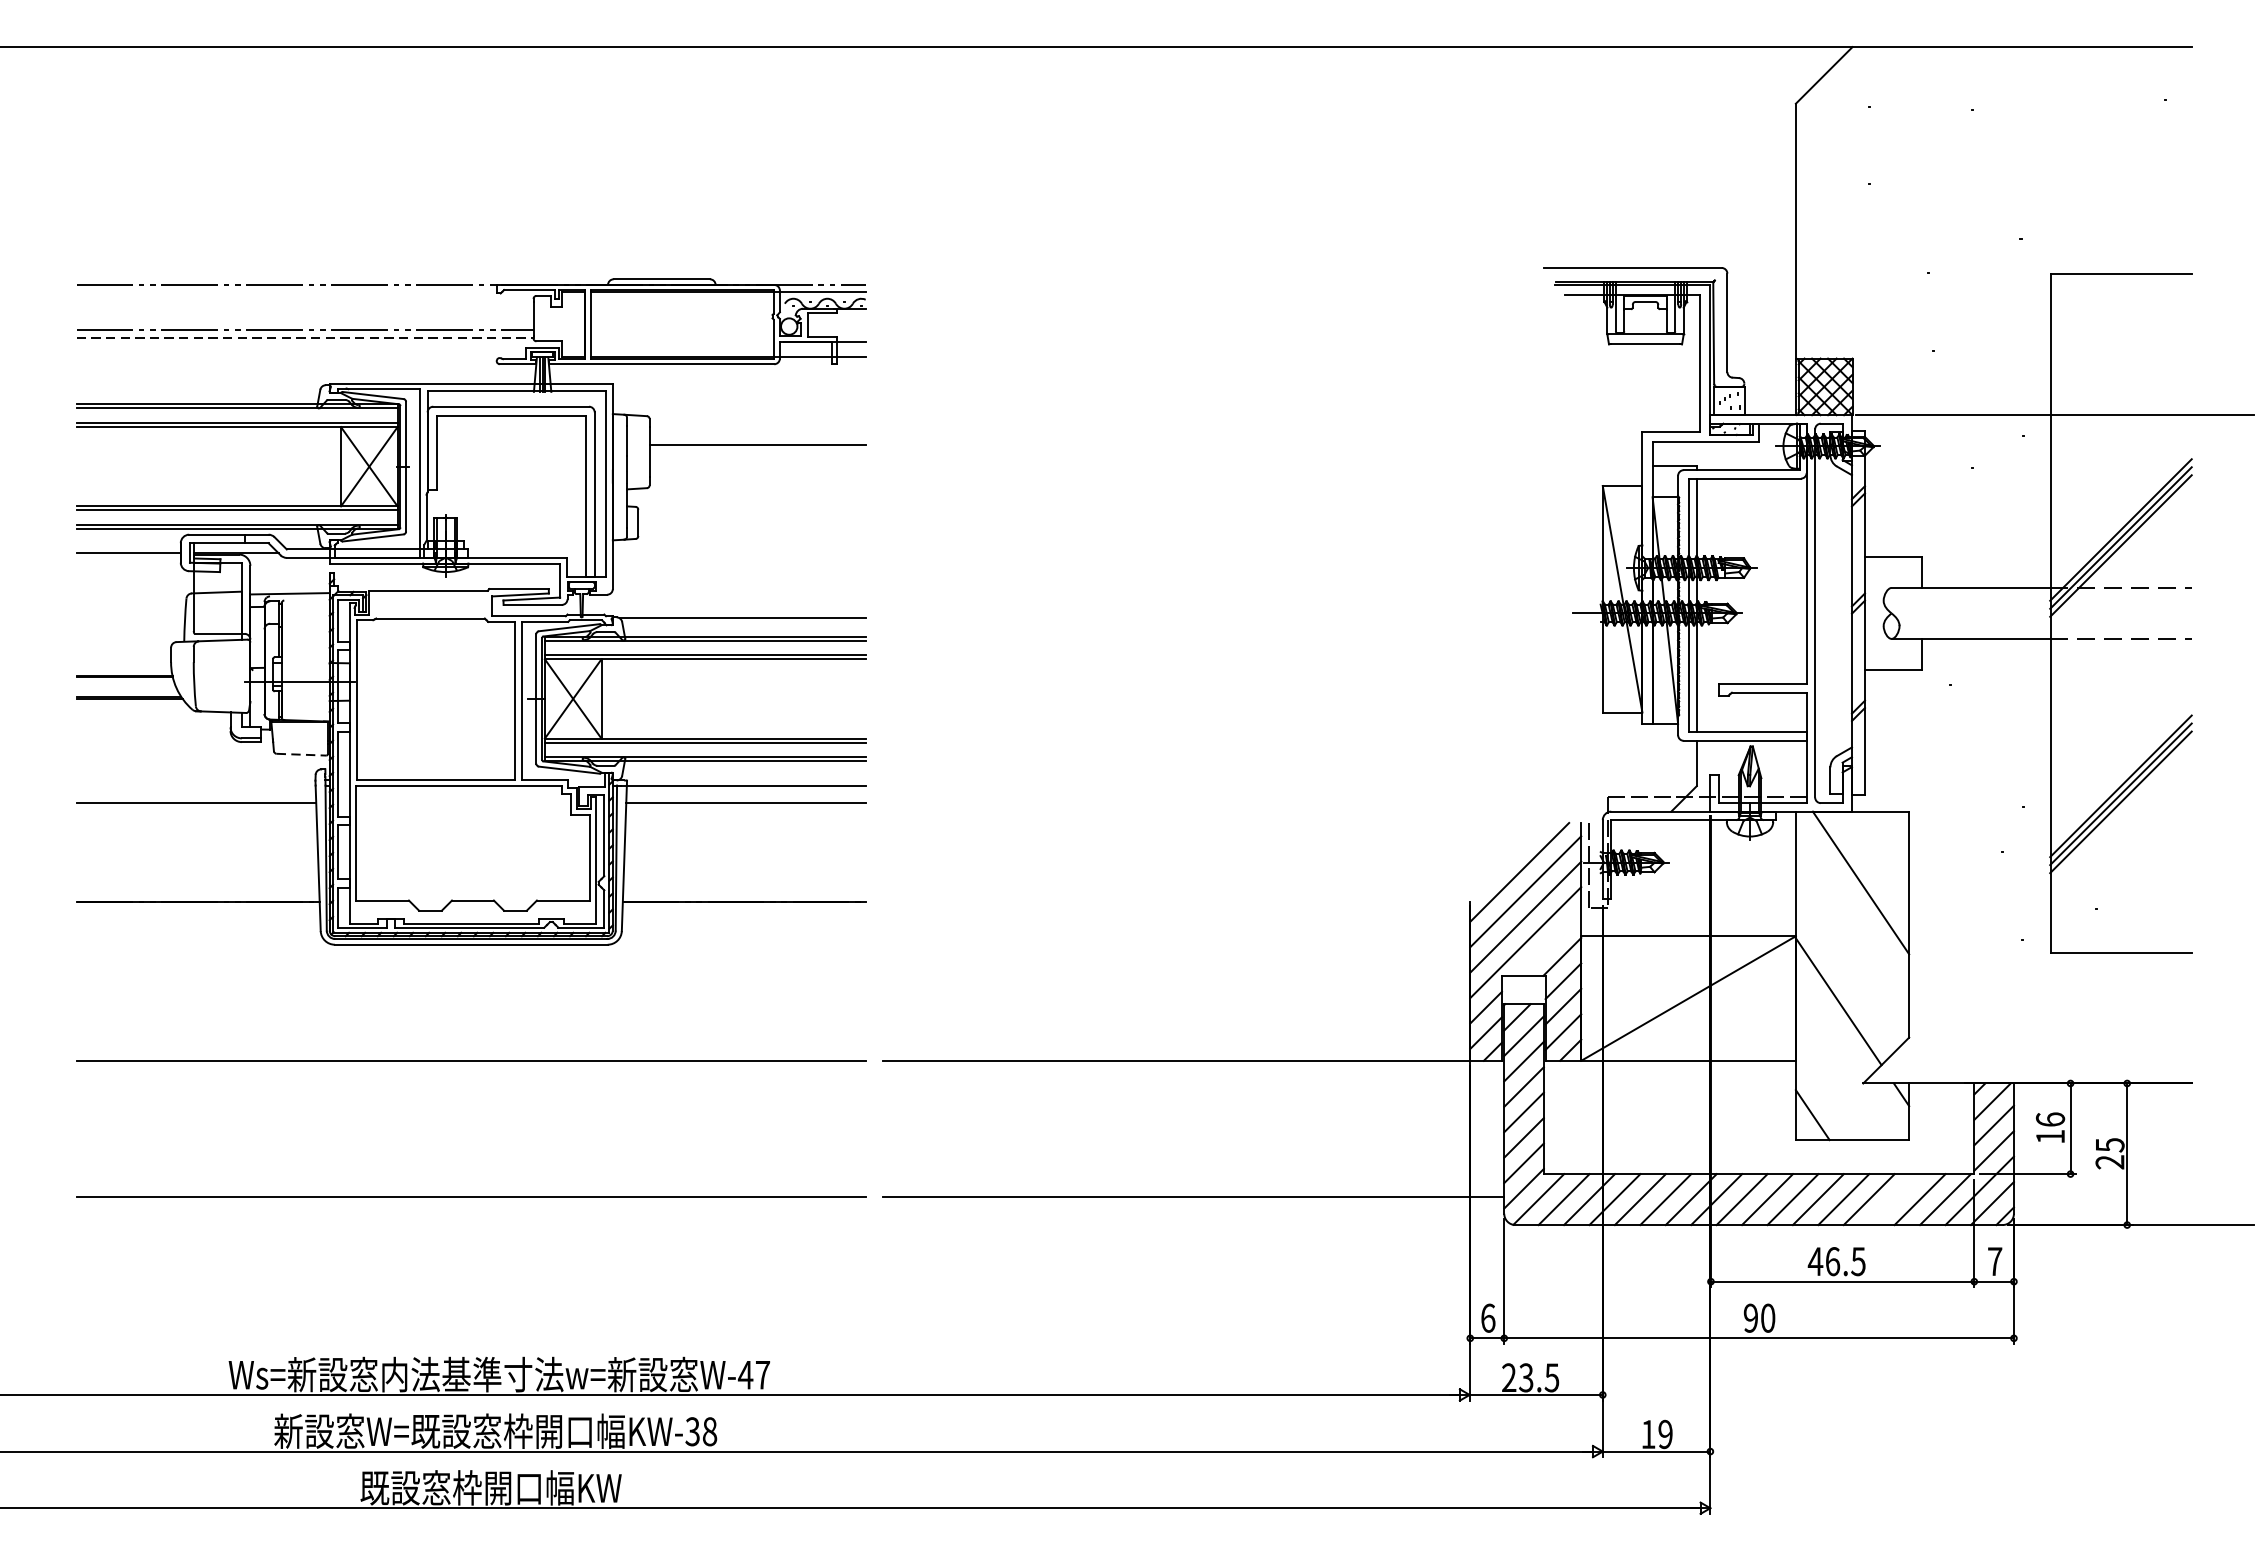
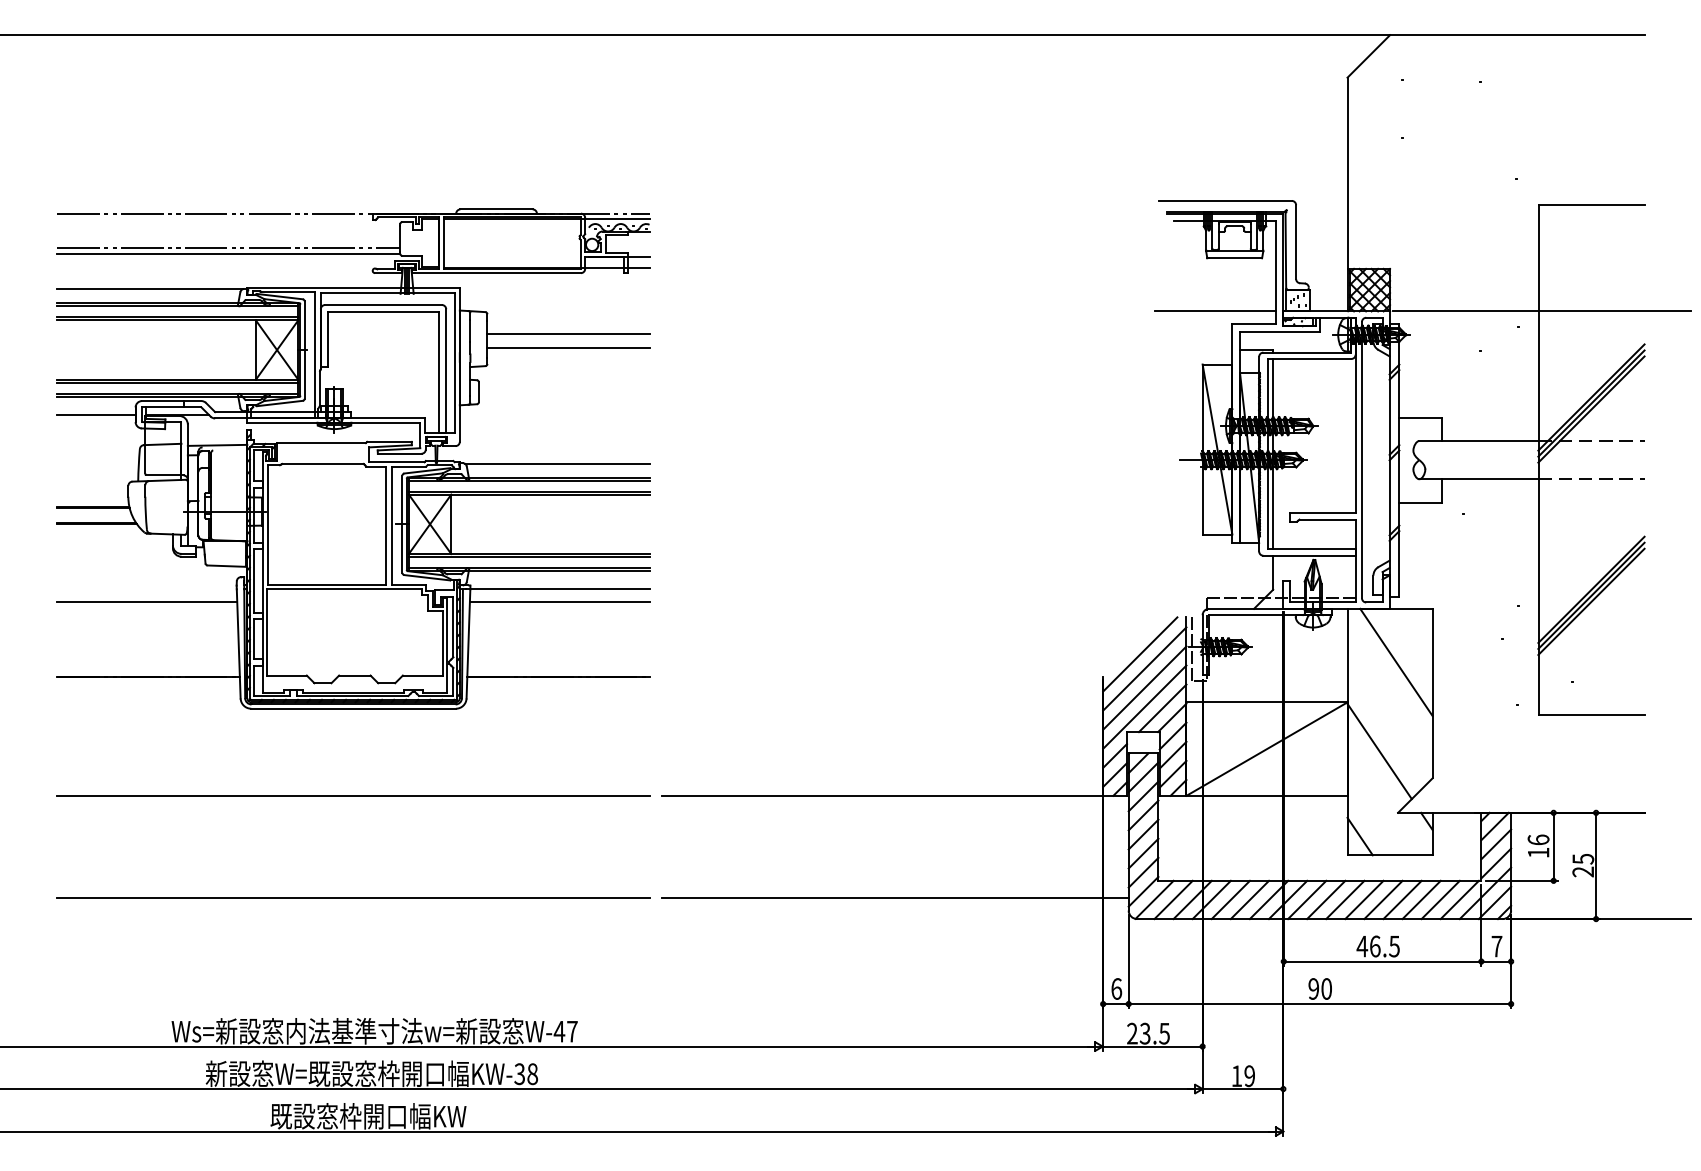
line: (305, 338) -> (229, 253), dashed -> solid
line: (199, 386) -> (149, 289), added
line: (1619, 415) -> (1215, 311), added
line: (757, 464) -> (568, 348), added
line: (301, 755) -> (226, 566), dashed -> solid
line: (1549, 944) -> (1162, 708), added
line: (1894, 1198) -> (1421, 899), added

